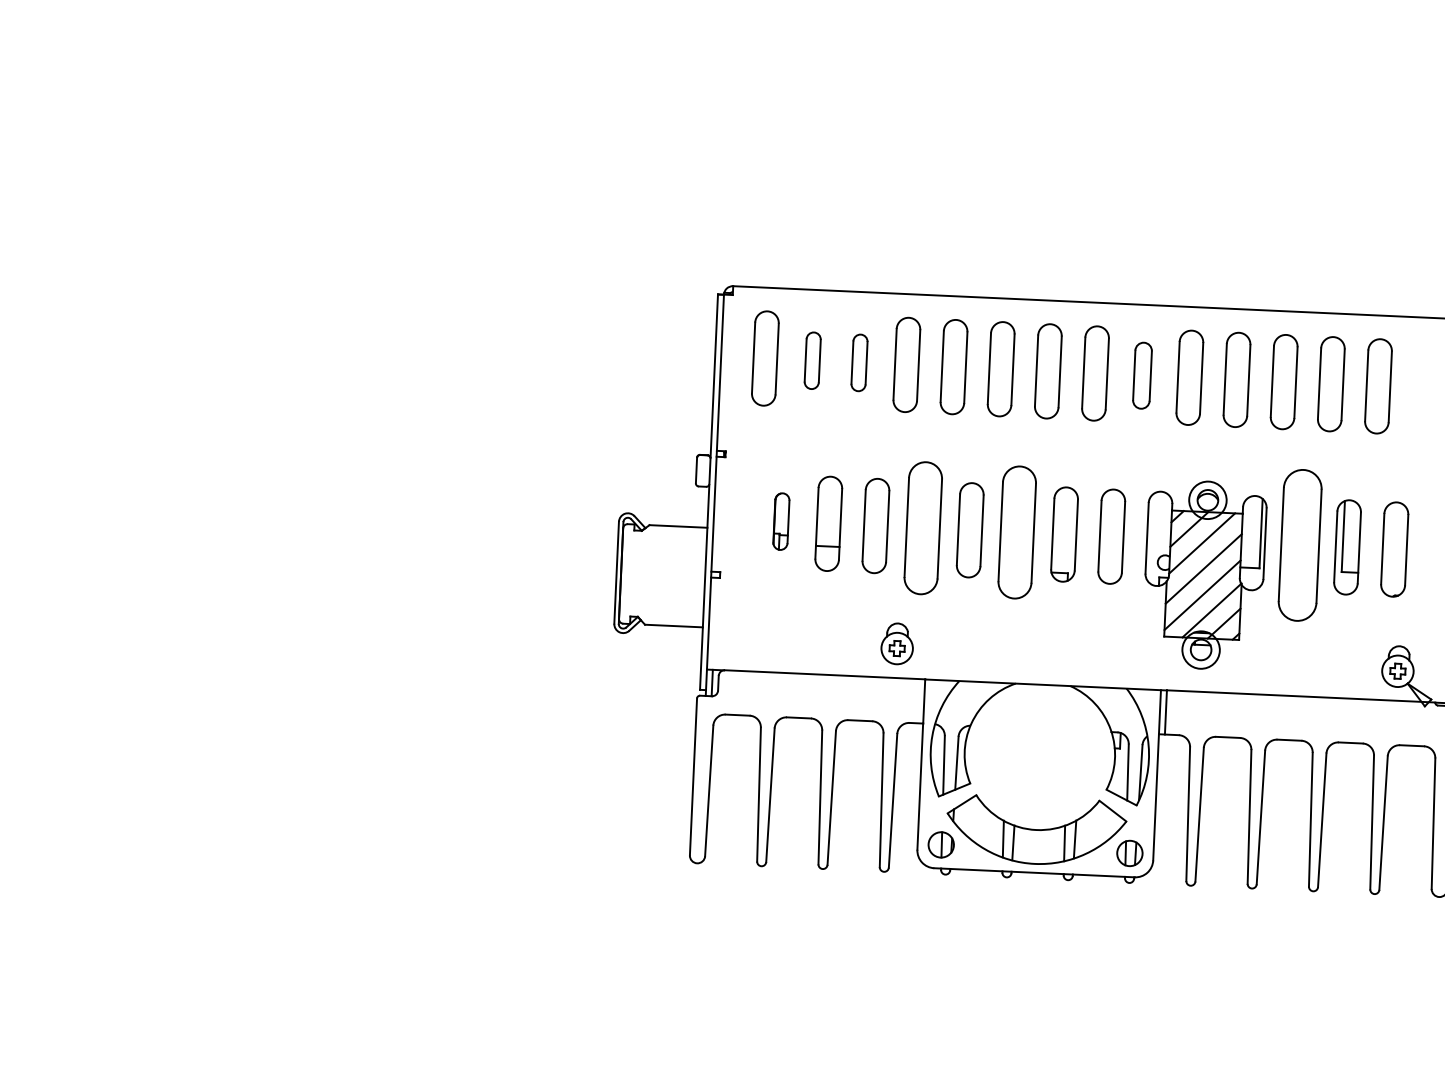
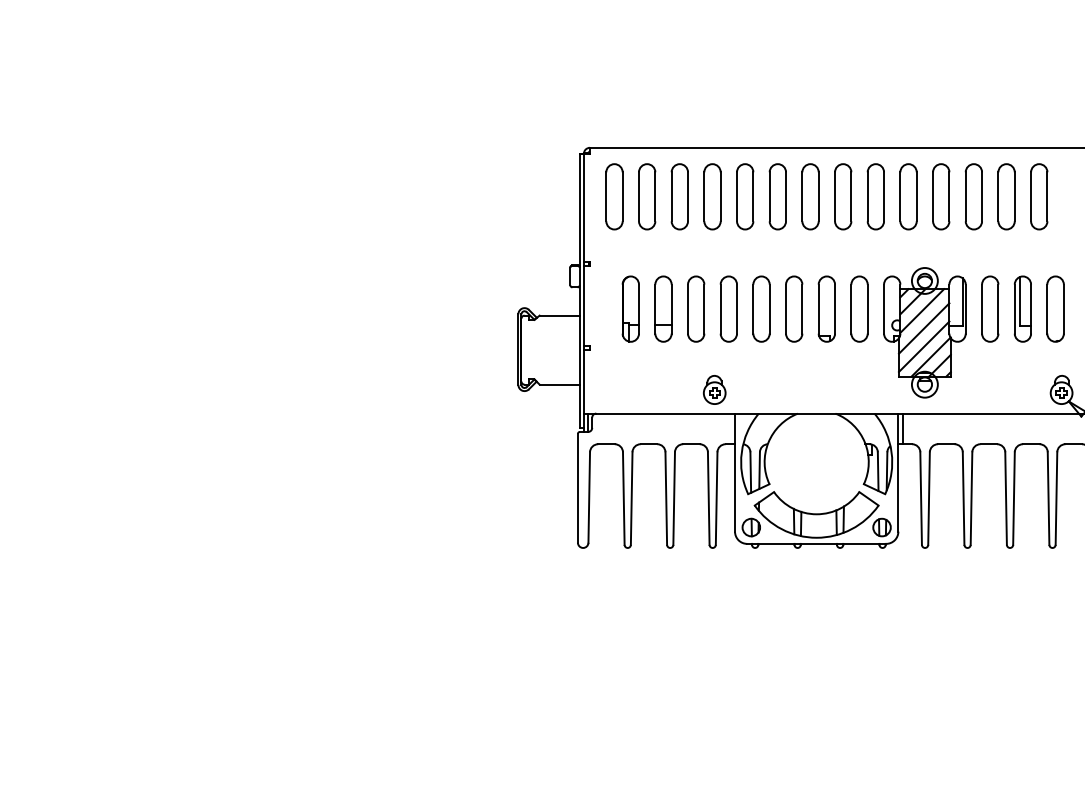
part: (813, 360) -> (647, 196), size x1.67
part: (859, 362) -> (679, 196), size x1.67
part: (1142, 375) -> (875, 196), size x1.43
part: (781, 520) -> (630, 308), size x1.67
part: (922, 527) -> (728, 308), size x0.71
part: (1017, 531) -> (794, 308), size x0.71
part: (1300, 544) -> (990, 308), size x0.62

